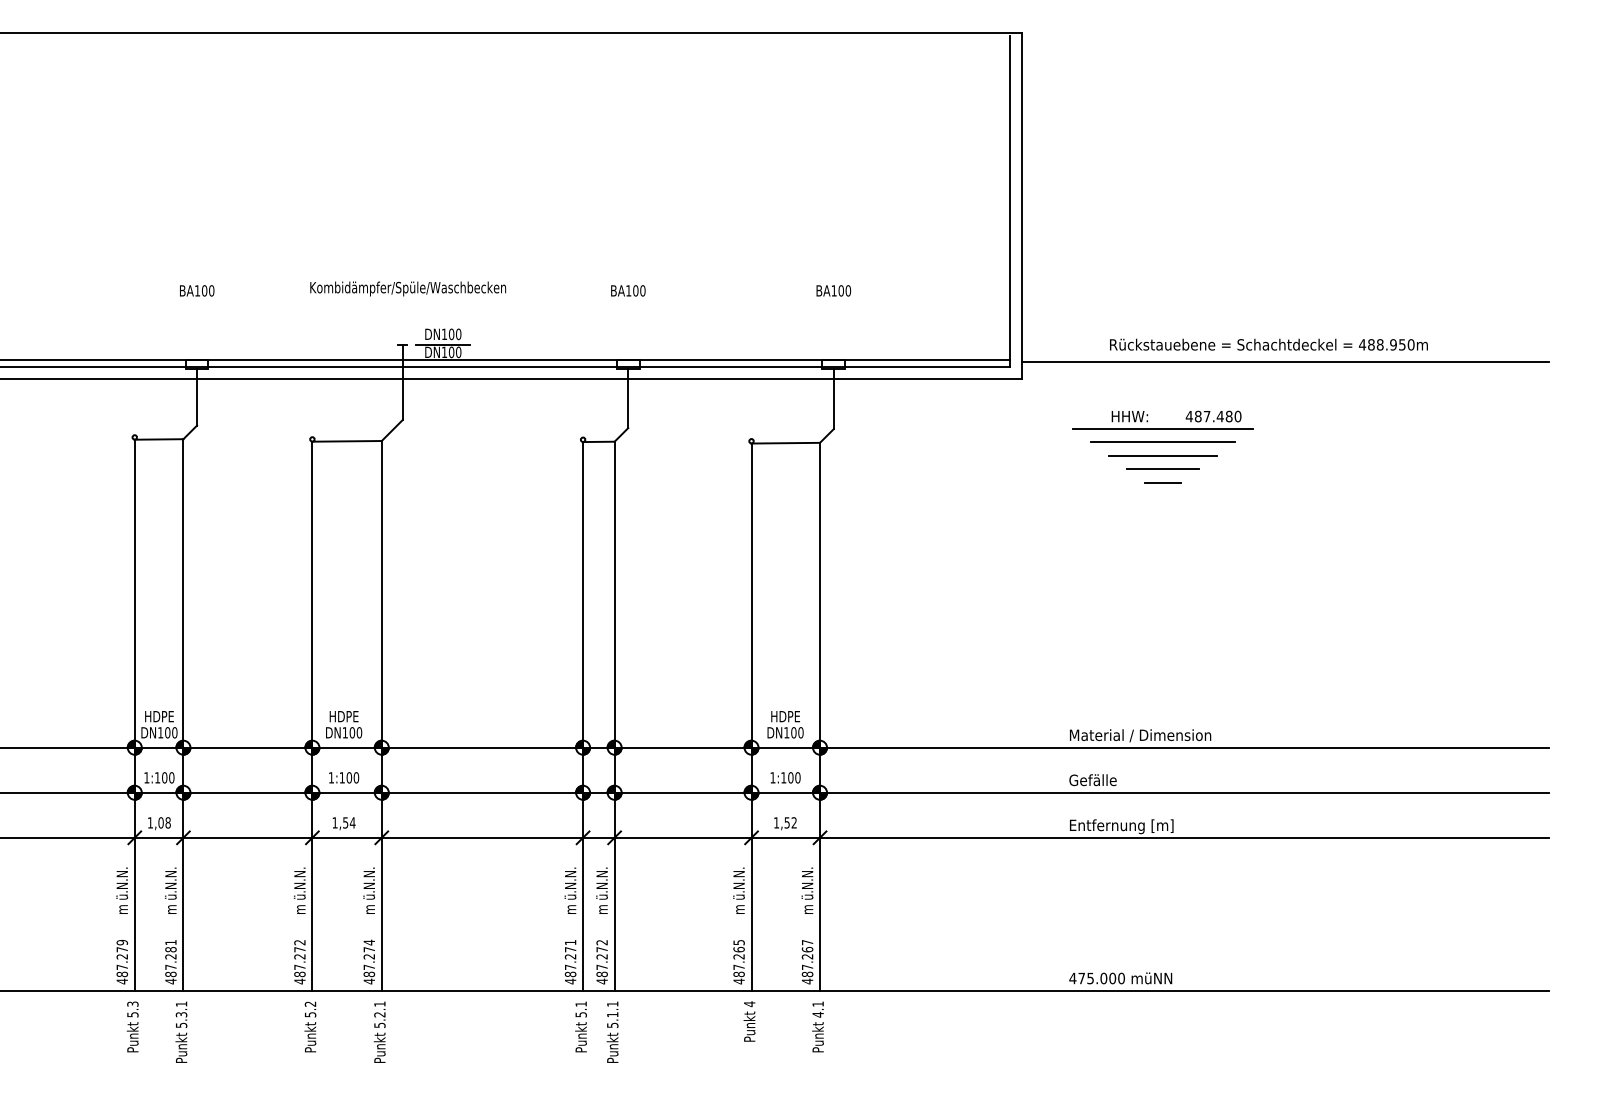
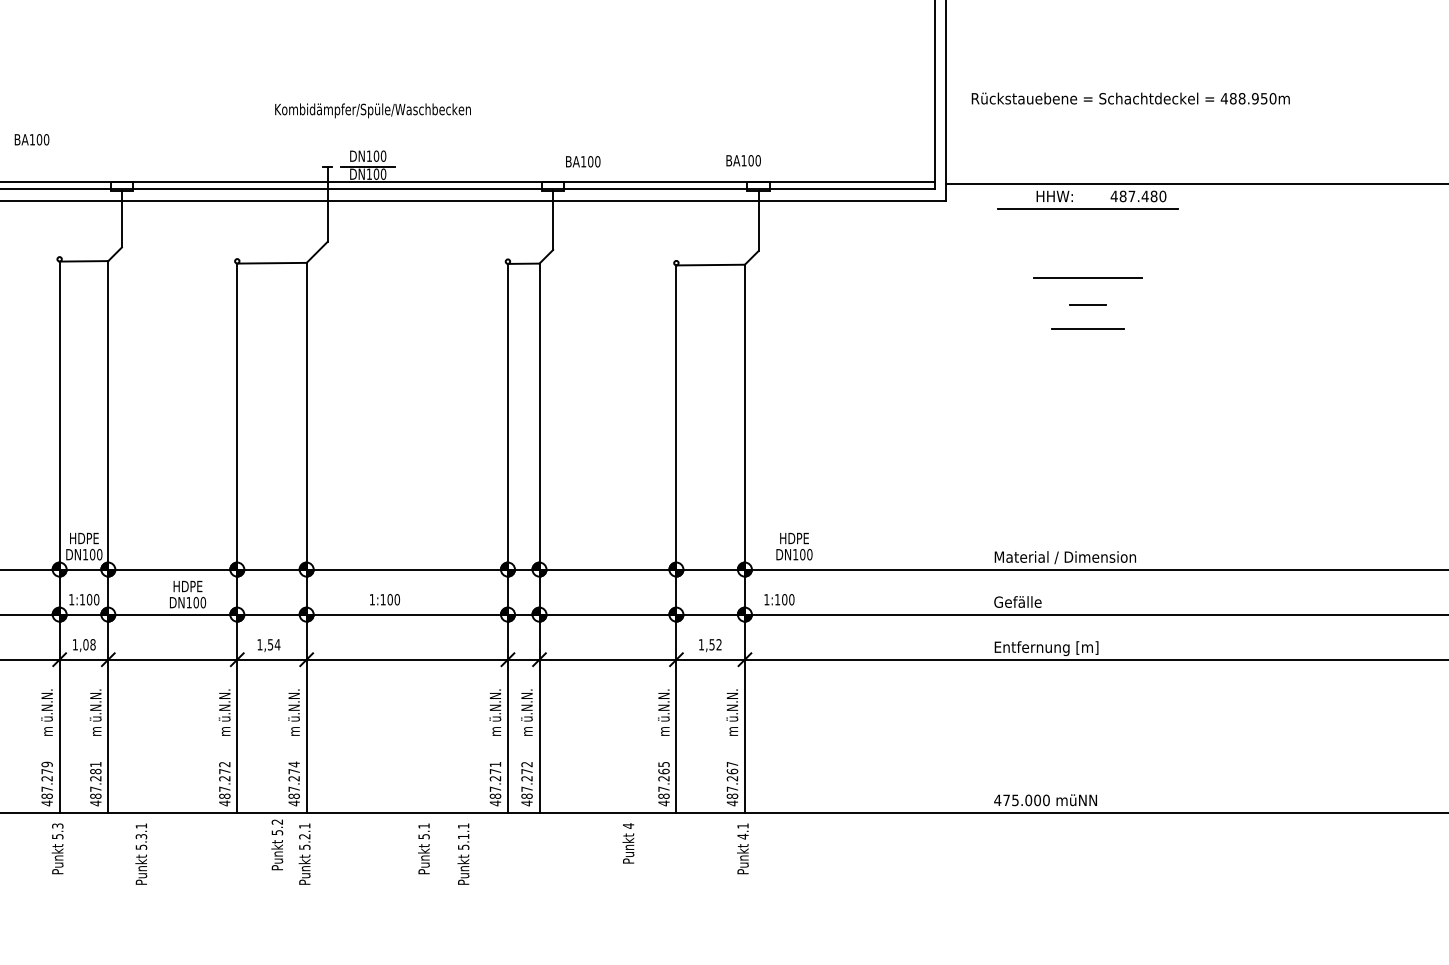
text: (408, 288) -> (373, 110), moved
text: (197, 290) -> (32, 139), moved
text: (628, 290) -> (583, 161), moved
text: (833, 290) -> (743, 160), moved
text: (1268, 344) -> (1130, 98), moved
part: (1162, 428) -> (1087, 208), moved
line: (1162, 442) -> (1087, 264), removed
line: (1162, 468) -> (1087, 328), moved
text: (344, 724) -> (188, 594), moved
text: (785, 724) -> (794, 546), moved
text: (344, 777) -> (385, 599), moved
text: (785, 777) -> (779, 599), moved
text: (749, 1021) -> (628, 843), moved
text: (310, 1026) -> (277, 844), moved
text: (580, 1026) -> (423, 848), moved
text: (181, 1031) -> (141, 853), moved
text: (612, 1031) -> (463, 853), moved

